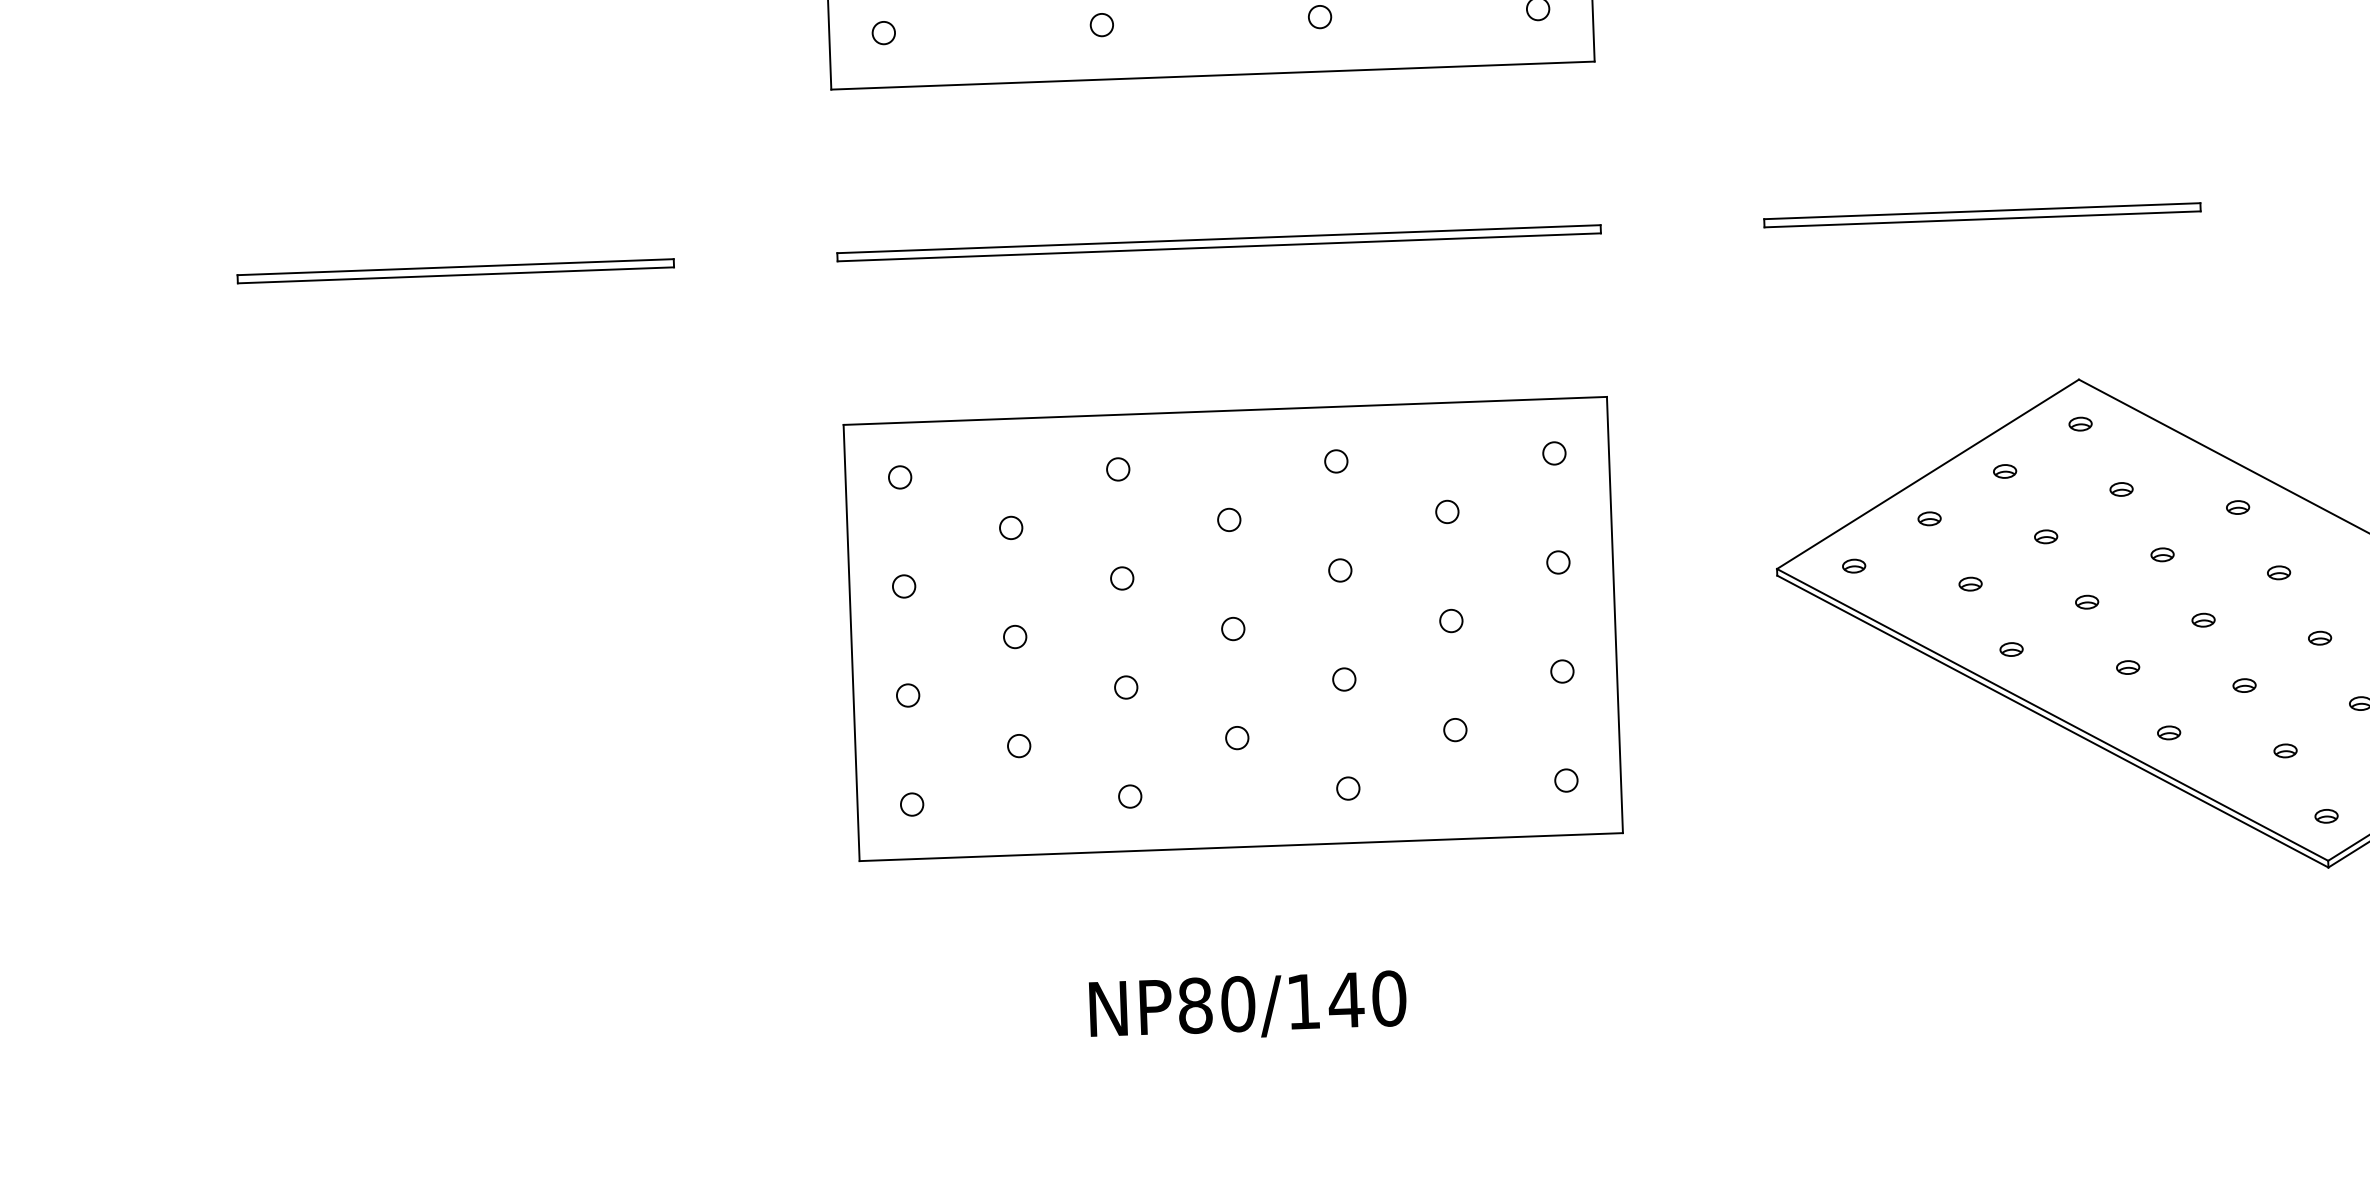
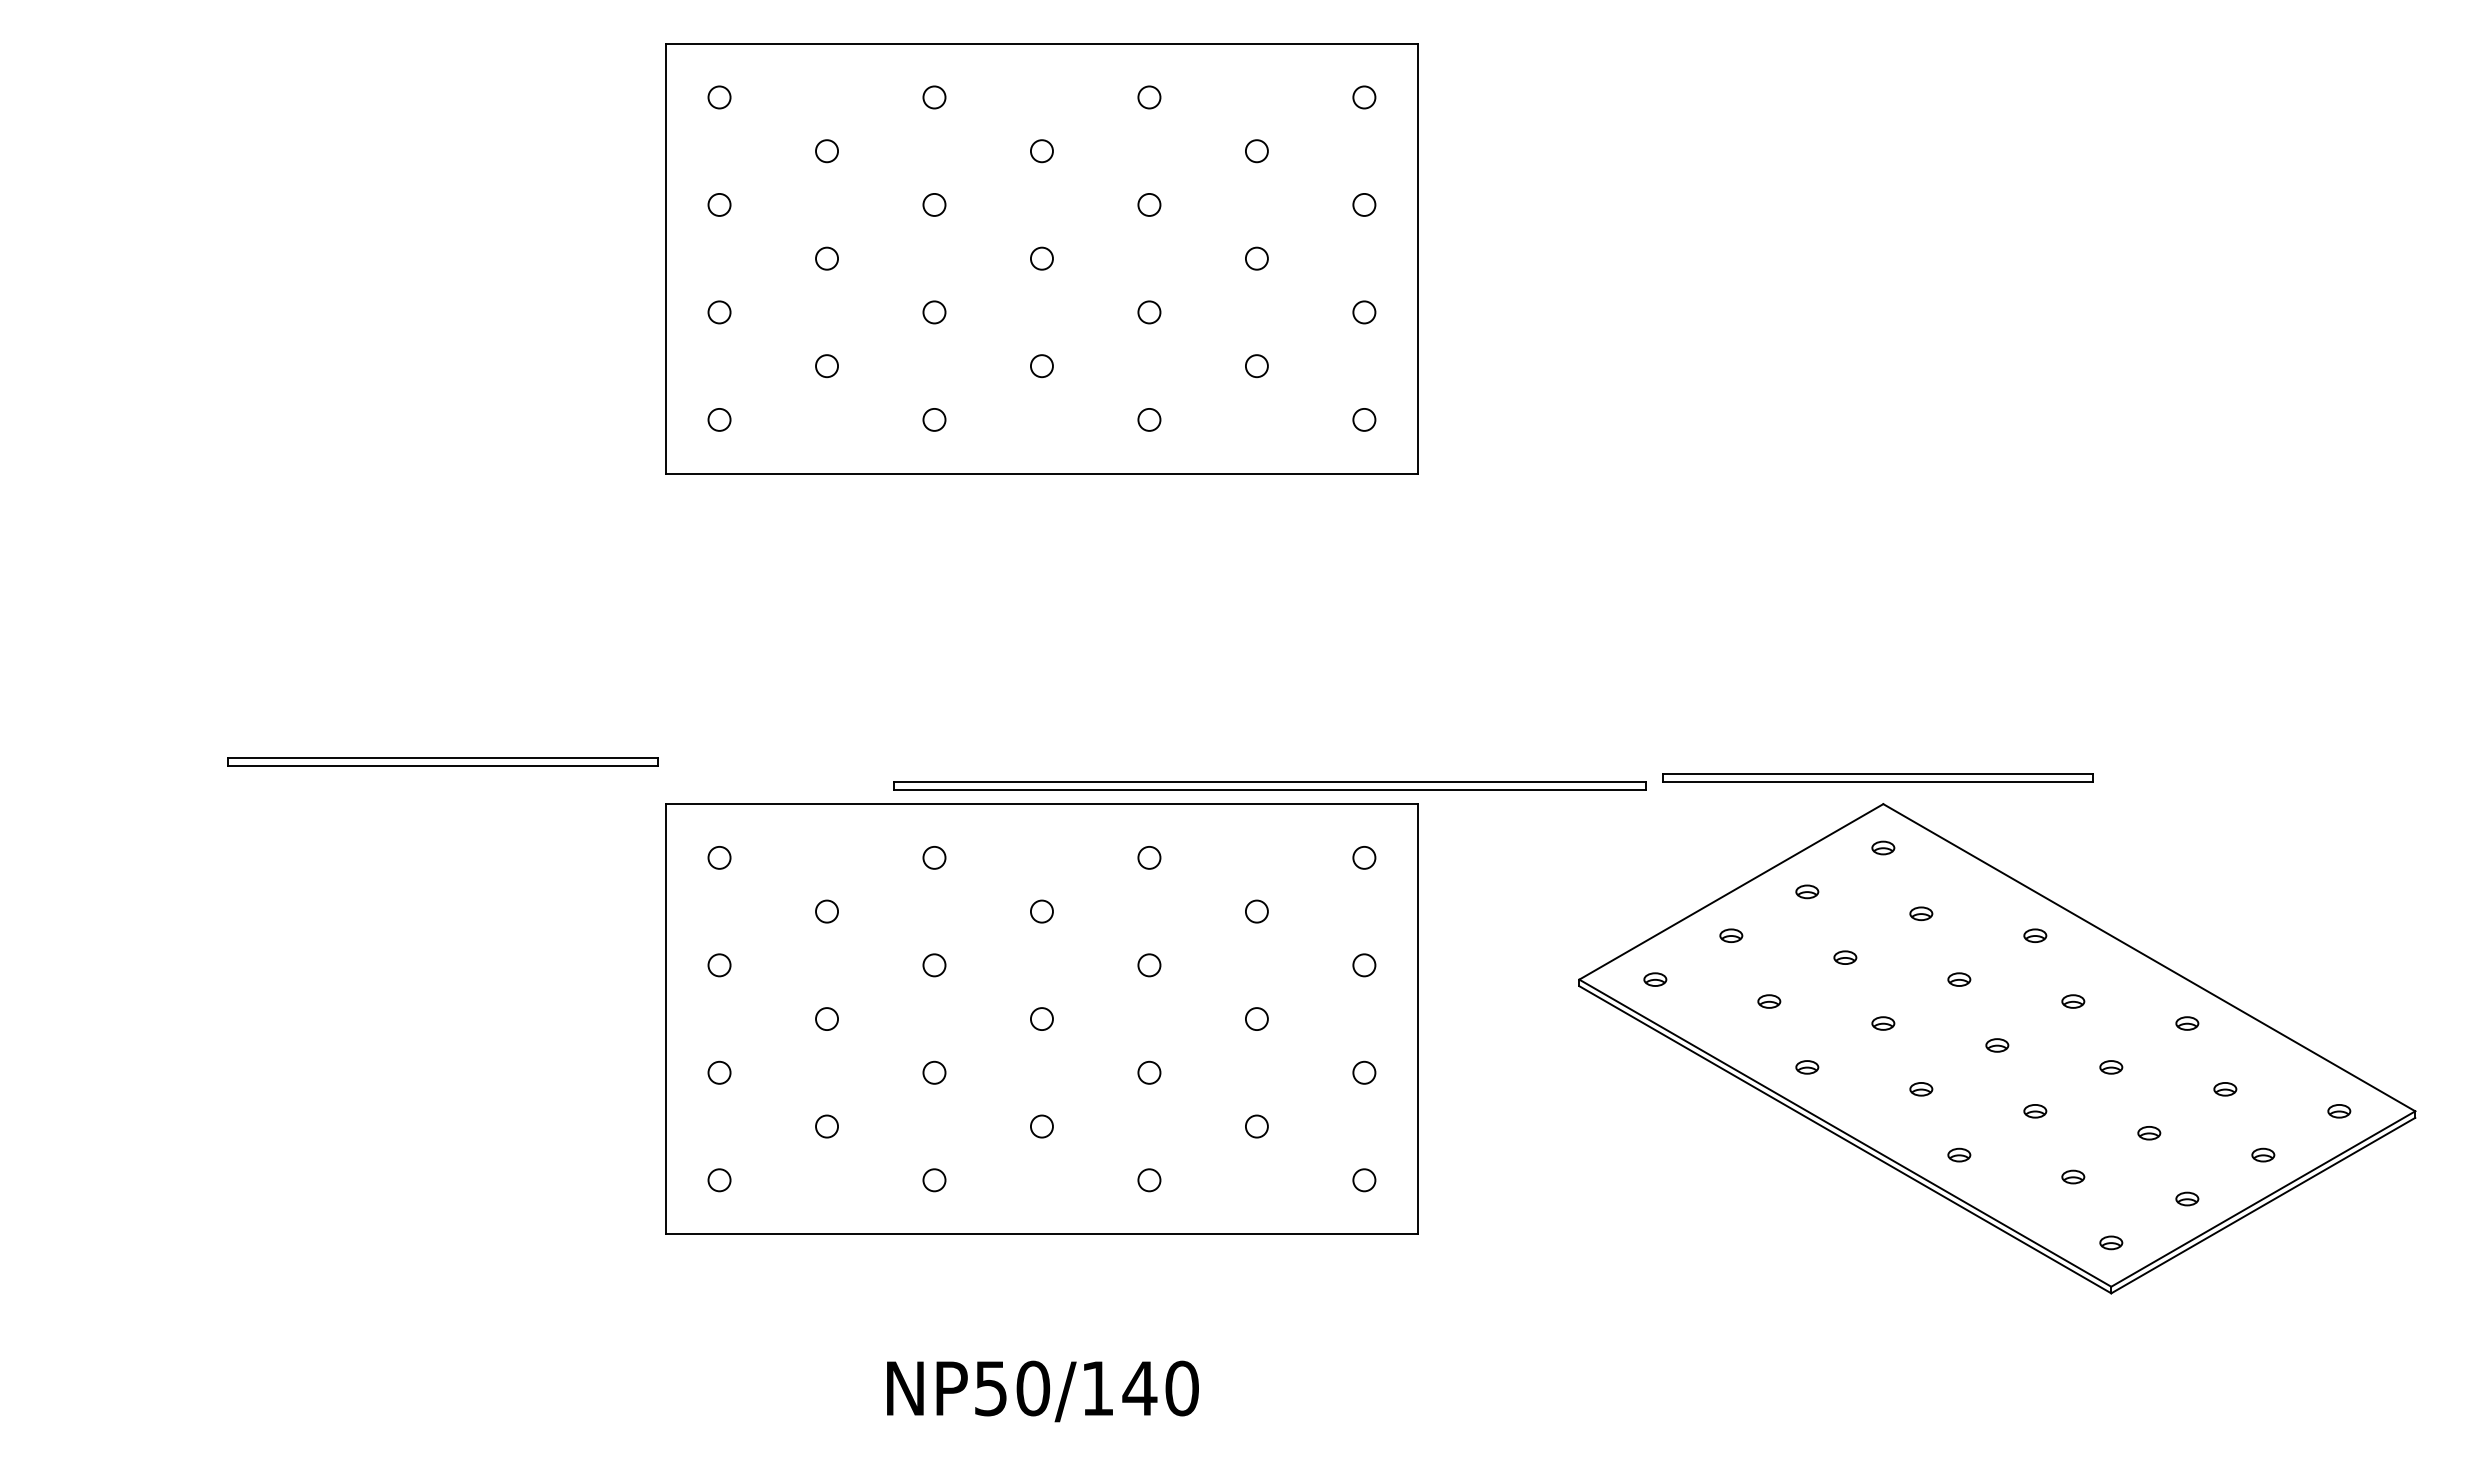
part: (1981, 214) -> (1877, 777), moved
part: (1218, 242) -> (1269, 785), moved
part: (455, 270) -> (442, 761), moved
text: (1194, 1005) -> (990, 1388), NP80/140 -> NP50/140

